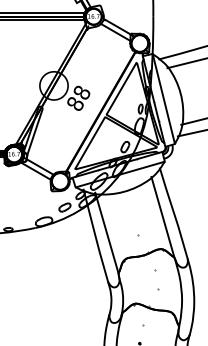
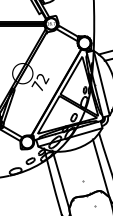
text: (78, 97) -> (40, 82), 88 -> 72

